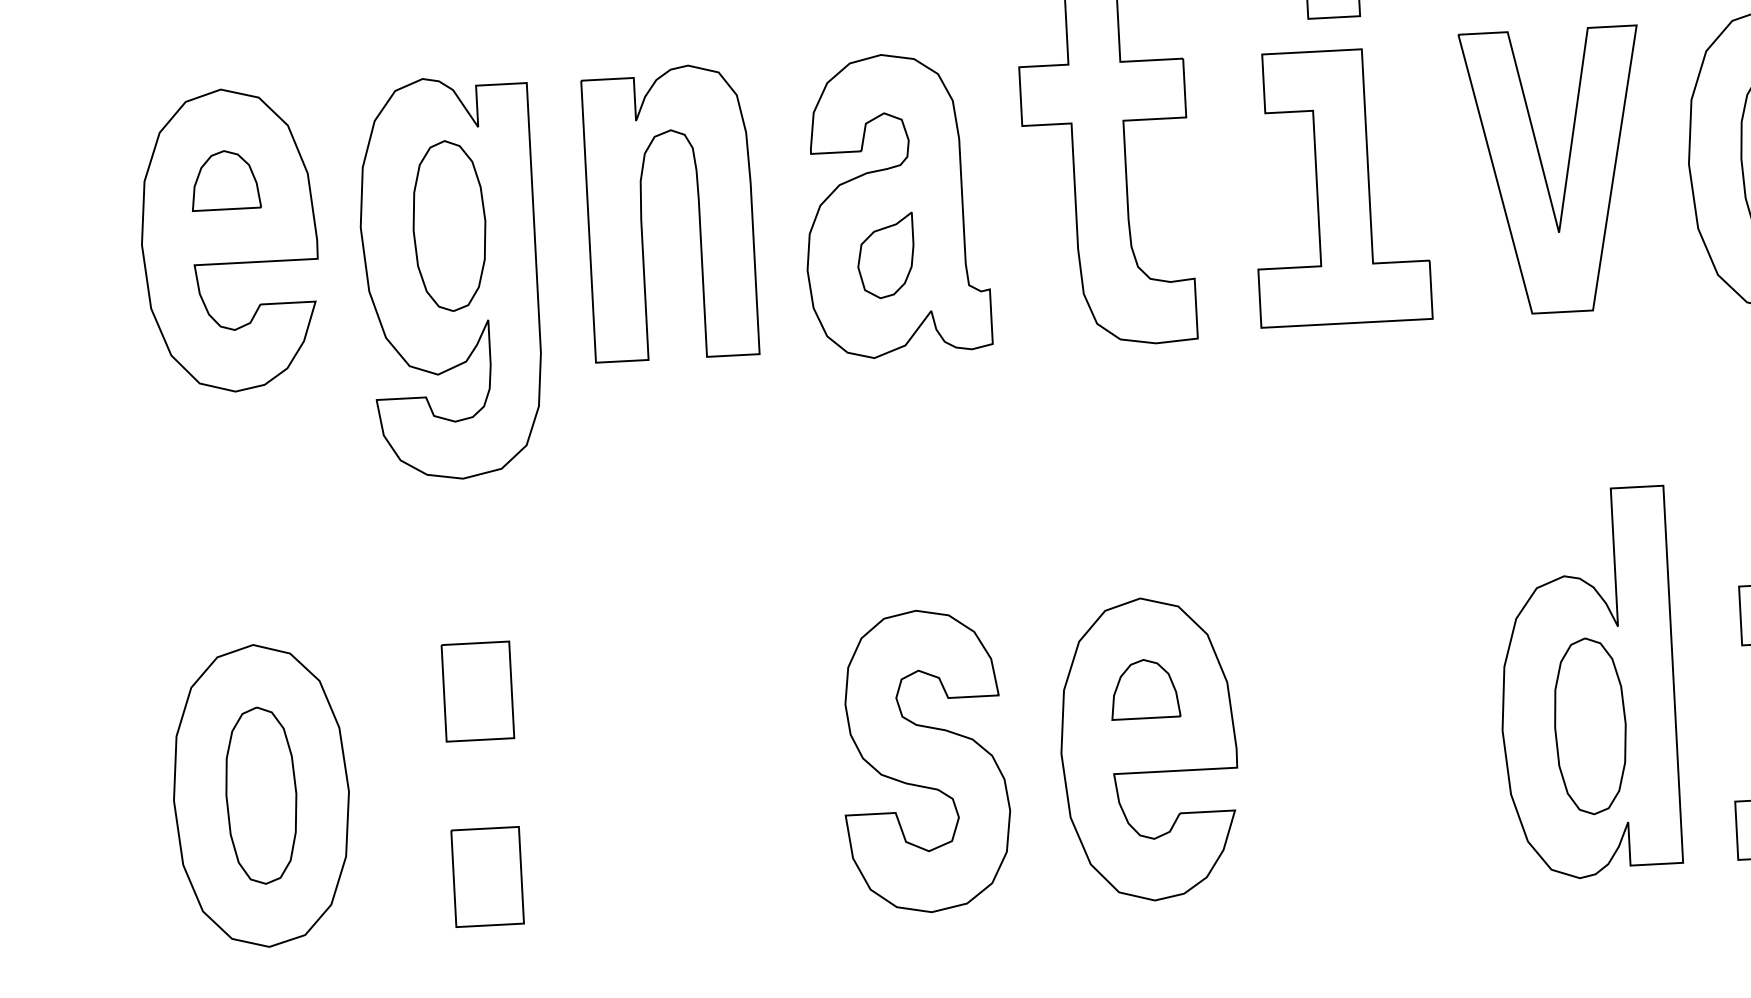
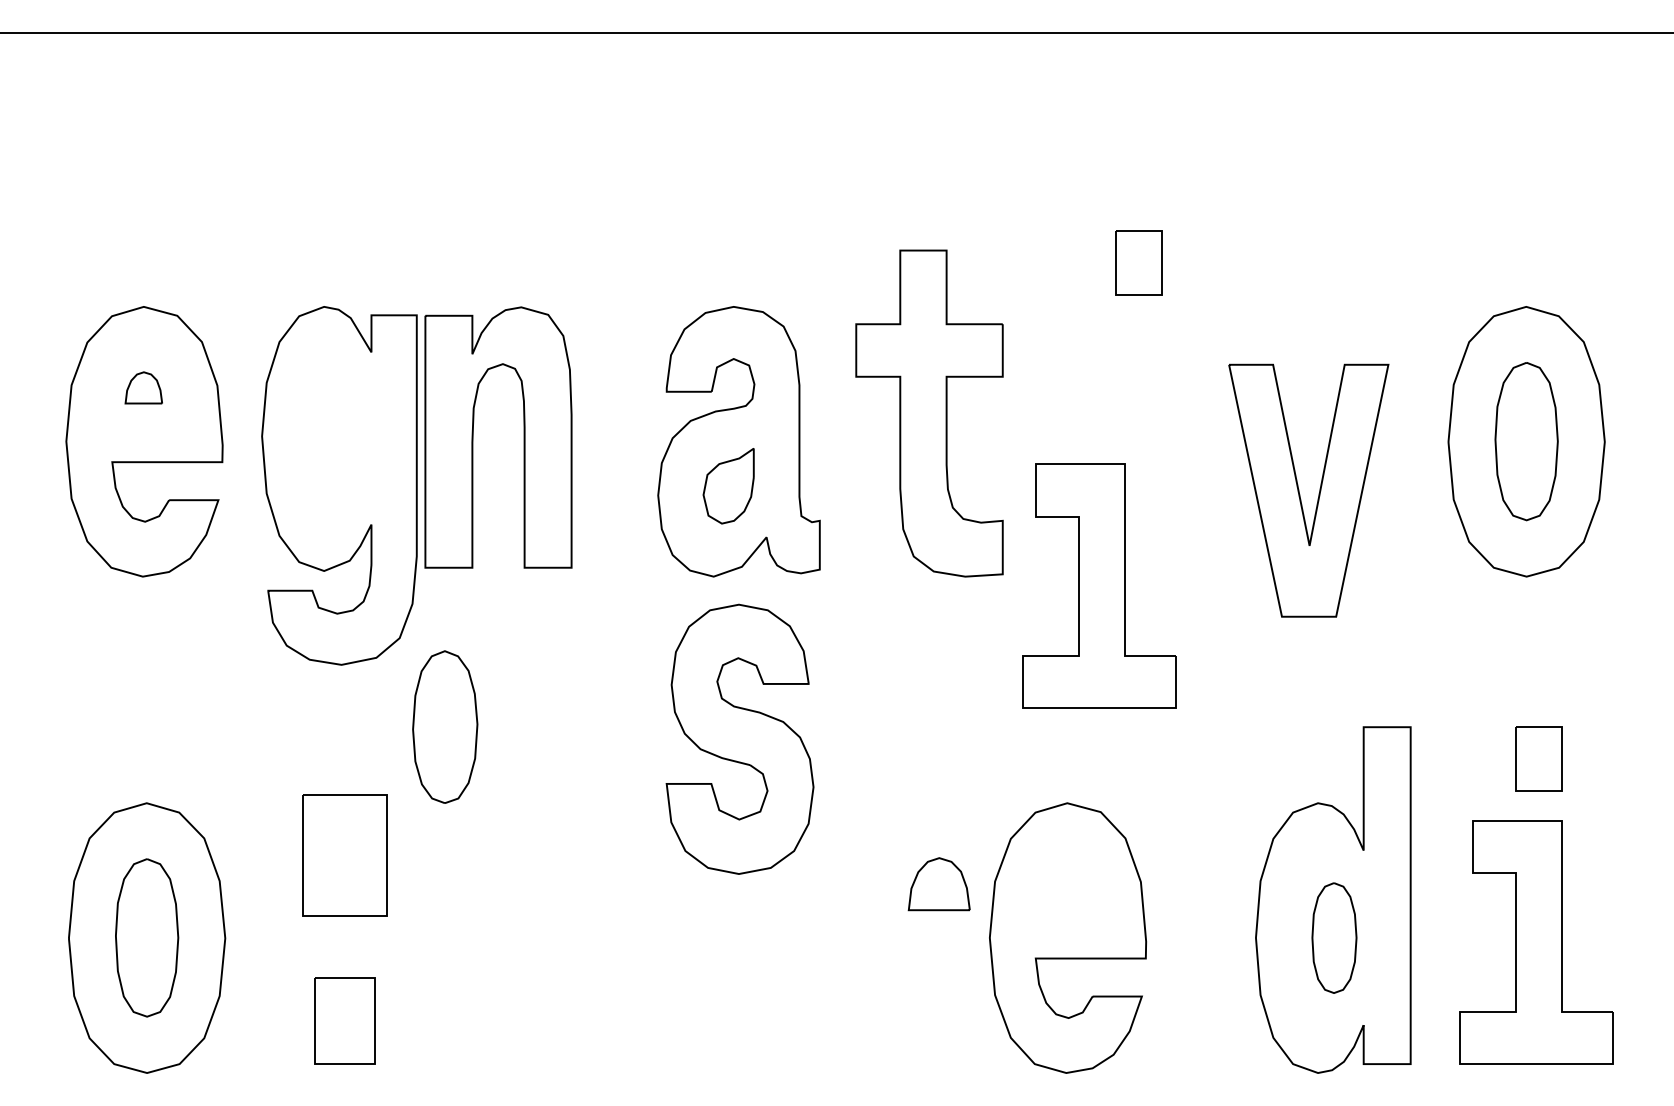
part: (1545, 175) -> (1300, 494), moved
part: (225, 179) -> (143, 387), size x0.6
part: (1339, 186) -> (1099, 585), moved
part: (642, 214) -> (473, 437), moved
part: (449, 225) -> (445, 726), moved
part: (477, 690) -> (344, 854), size x1.4
part: (1590, 725) -> (1334, 937), size x0.7
part: (1149, 748) -> (1068, 937), moved
part: (924, 760) -> (739, 738), moved

